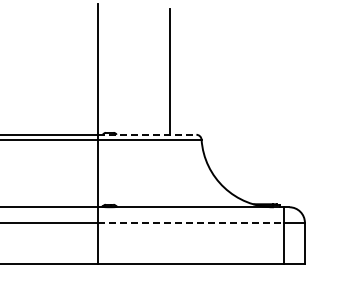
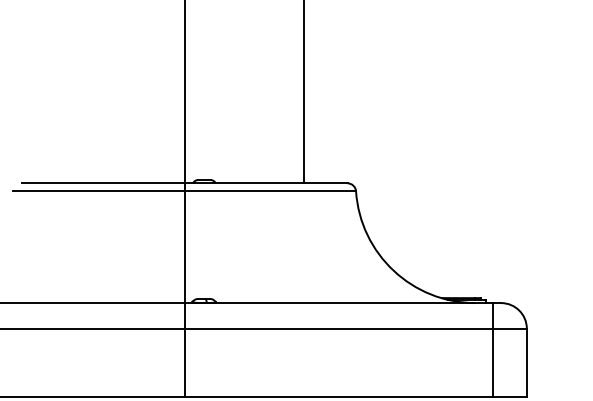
line: (147, 134) -> (266, 182), dashed -> solid
line: (191, 222) -> (339, 328), dashed -> solid

